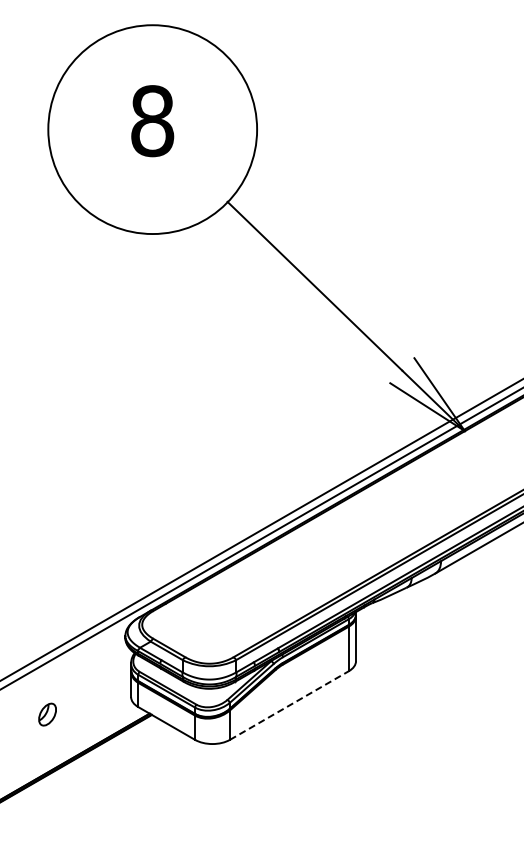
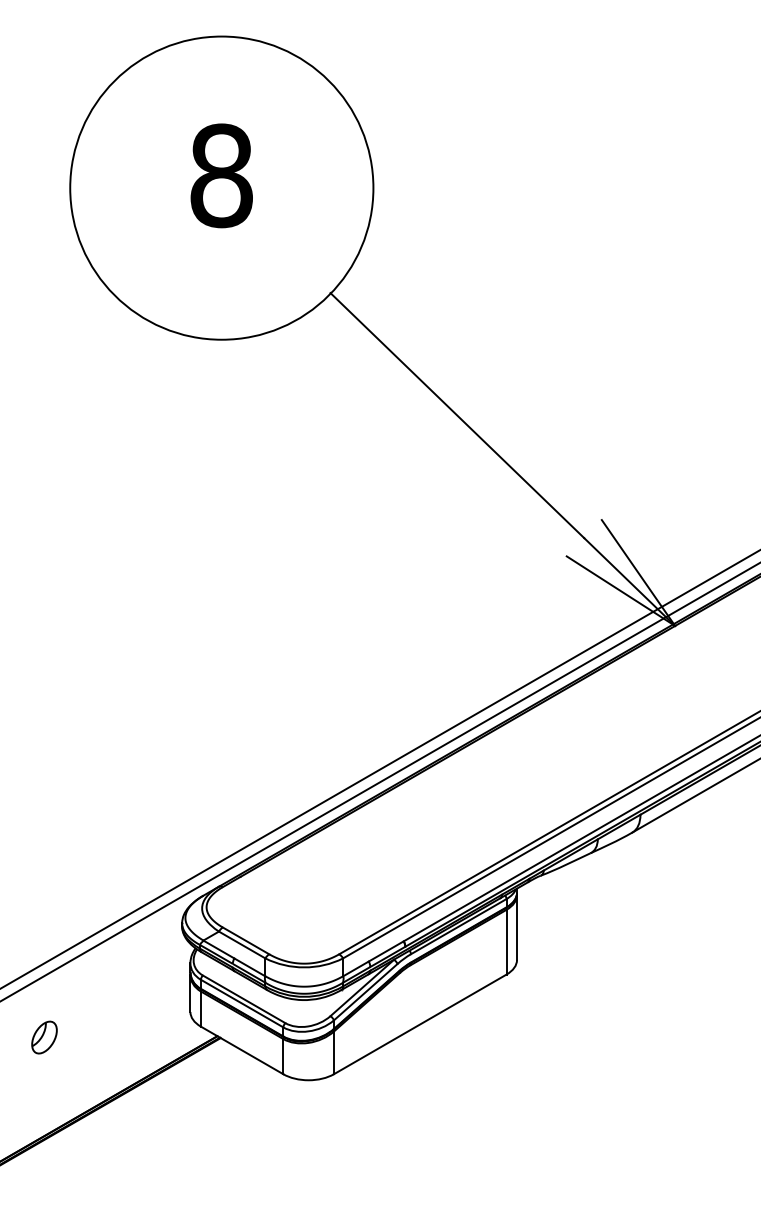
line: (289, 705) -> (420, 1024), dashed -> solid
part: (47, 714) -> (44, 1037), moved

